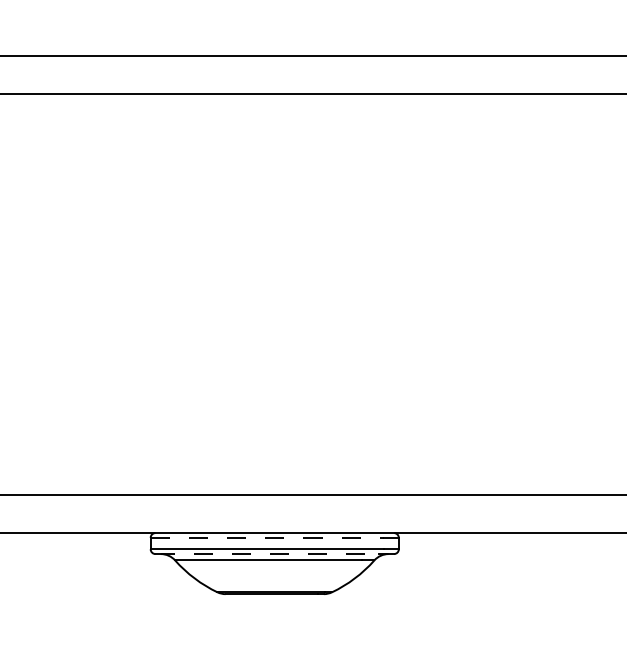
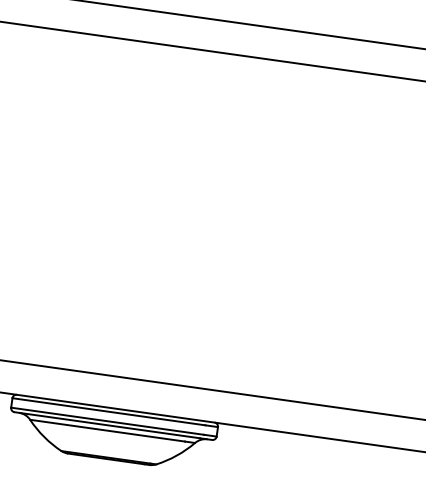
line: (267, 537) -> (109, 411), dashed -> solid
line: (267, 554) -> (107, 425), dashed -> solid

